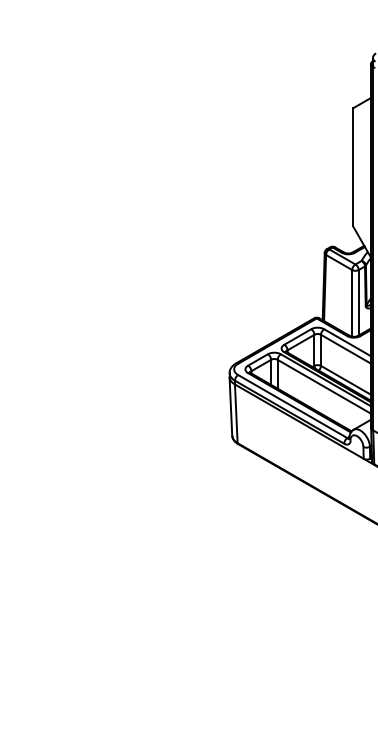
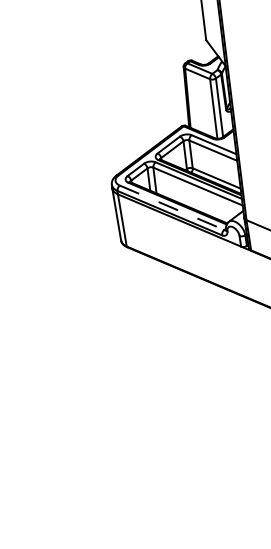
line: (293, 406) -> (172, 207), solid -> dashed

